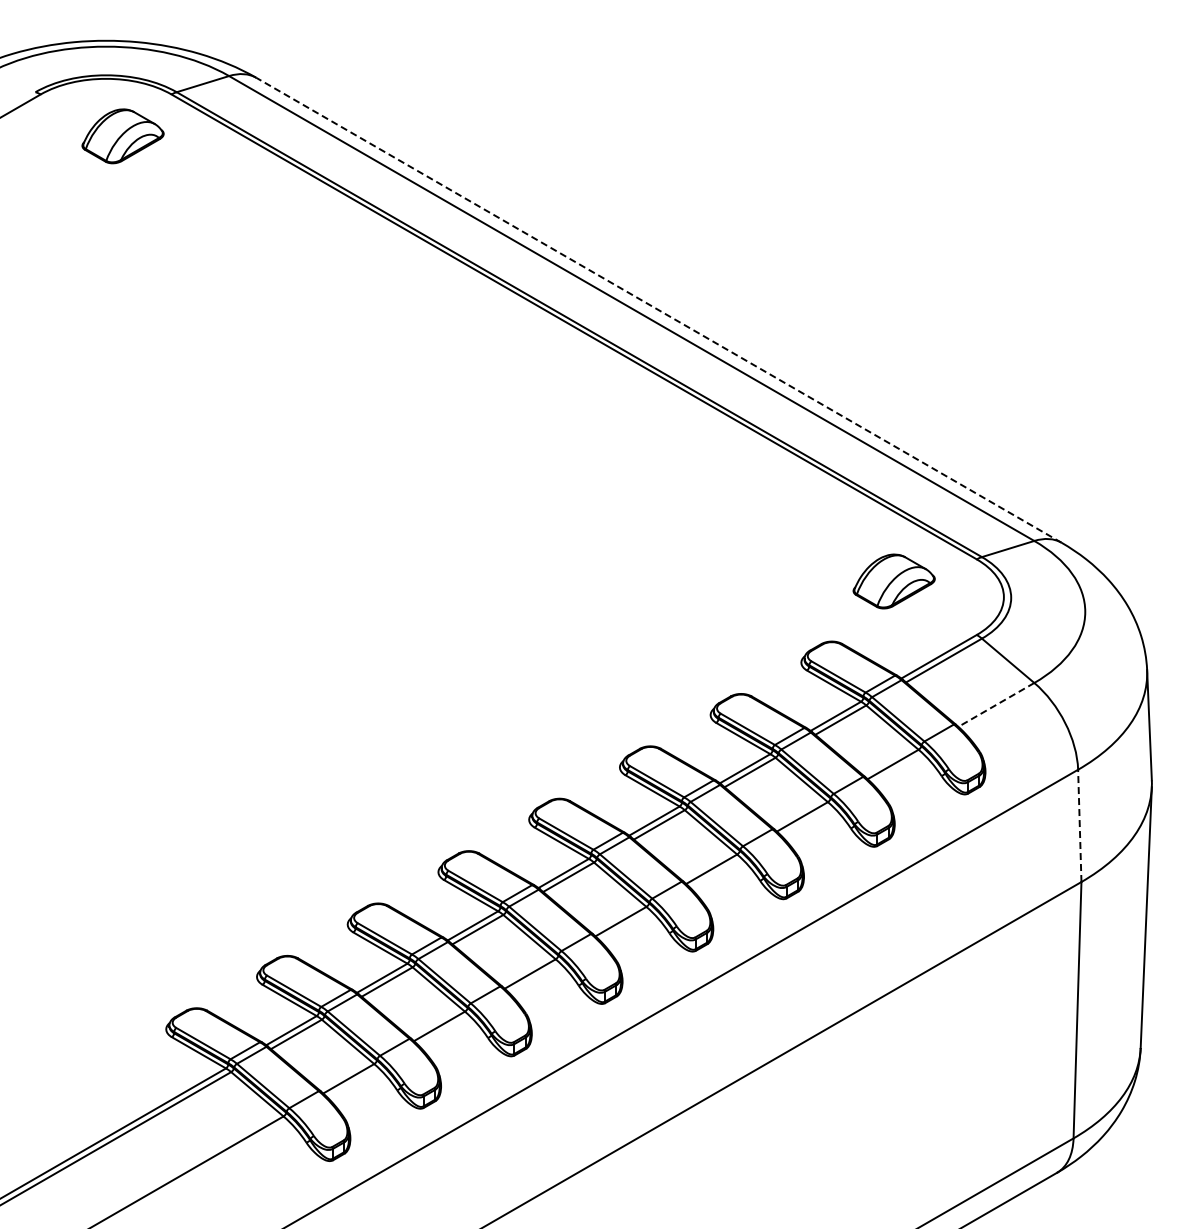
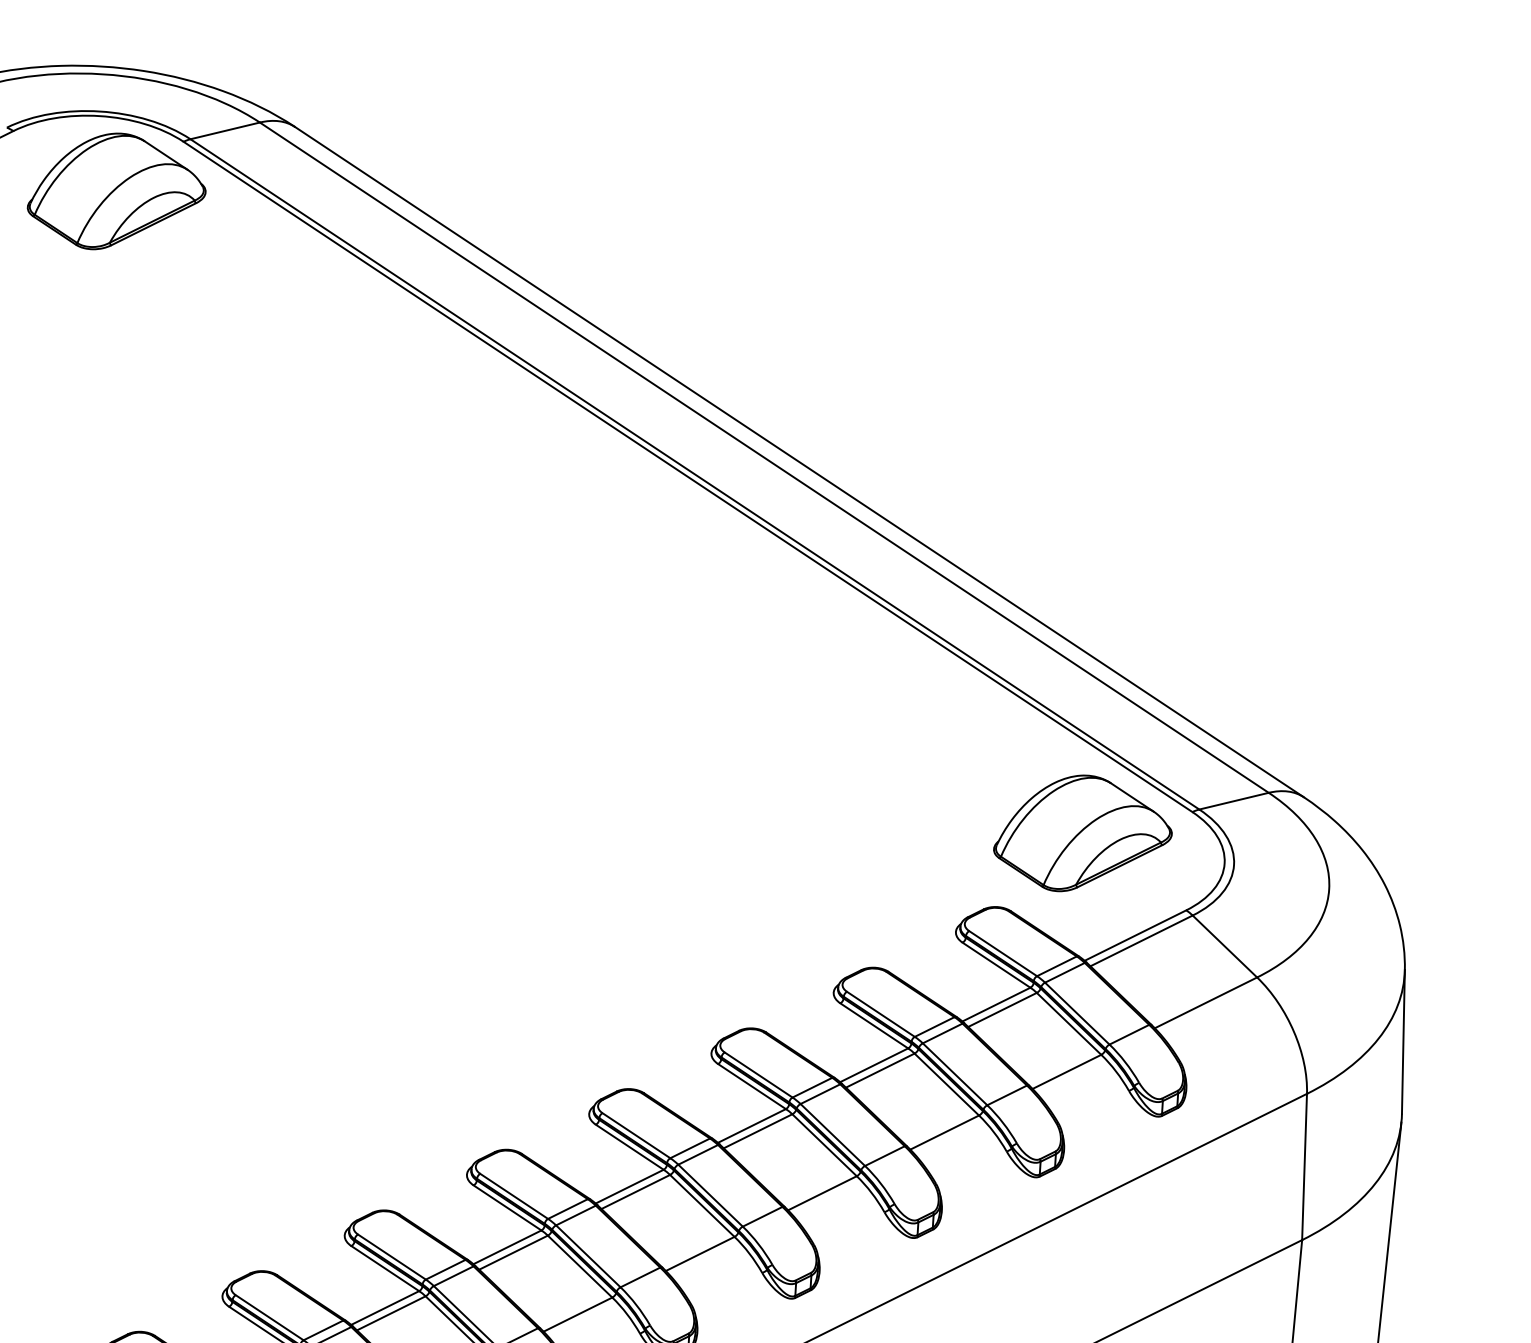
part: (122, 136) -> (116, 192), size x1.67
line: (658, 310) -> (798, 462), dashed -> solid
part: (893, 581) -> (1082, 834), size x1.67
line: (996, 704) -> (1206, 1002), dashed -> solid
line: (1079, 825) -> (1304, 1166), dashed -> solid

